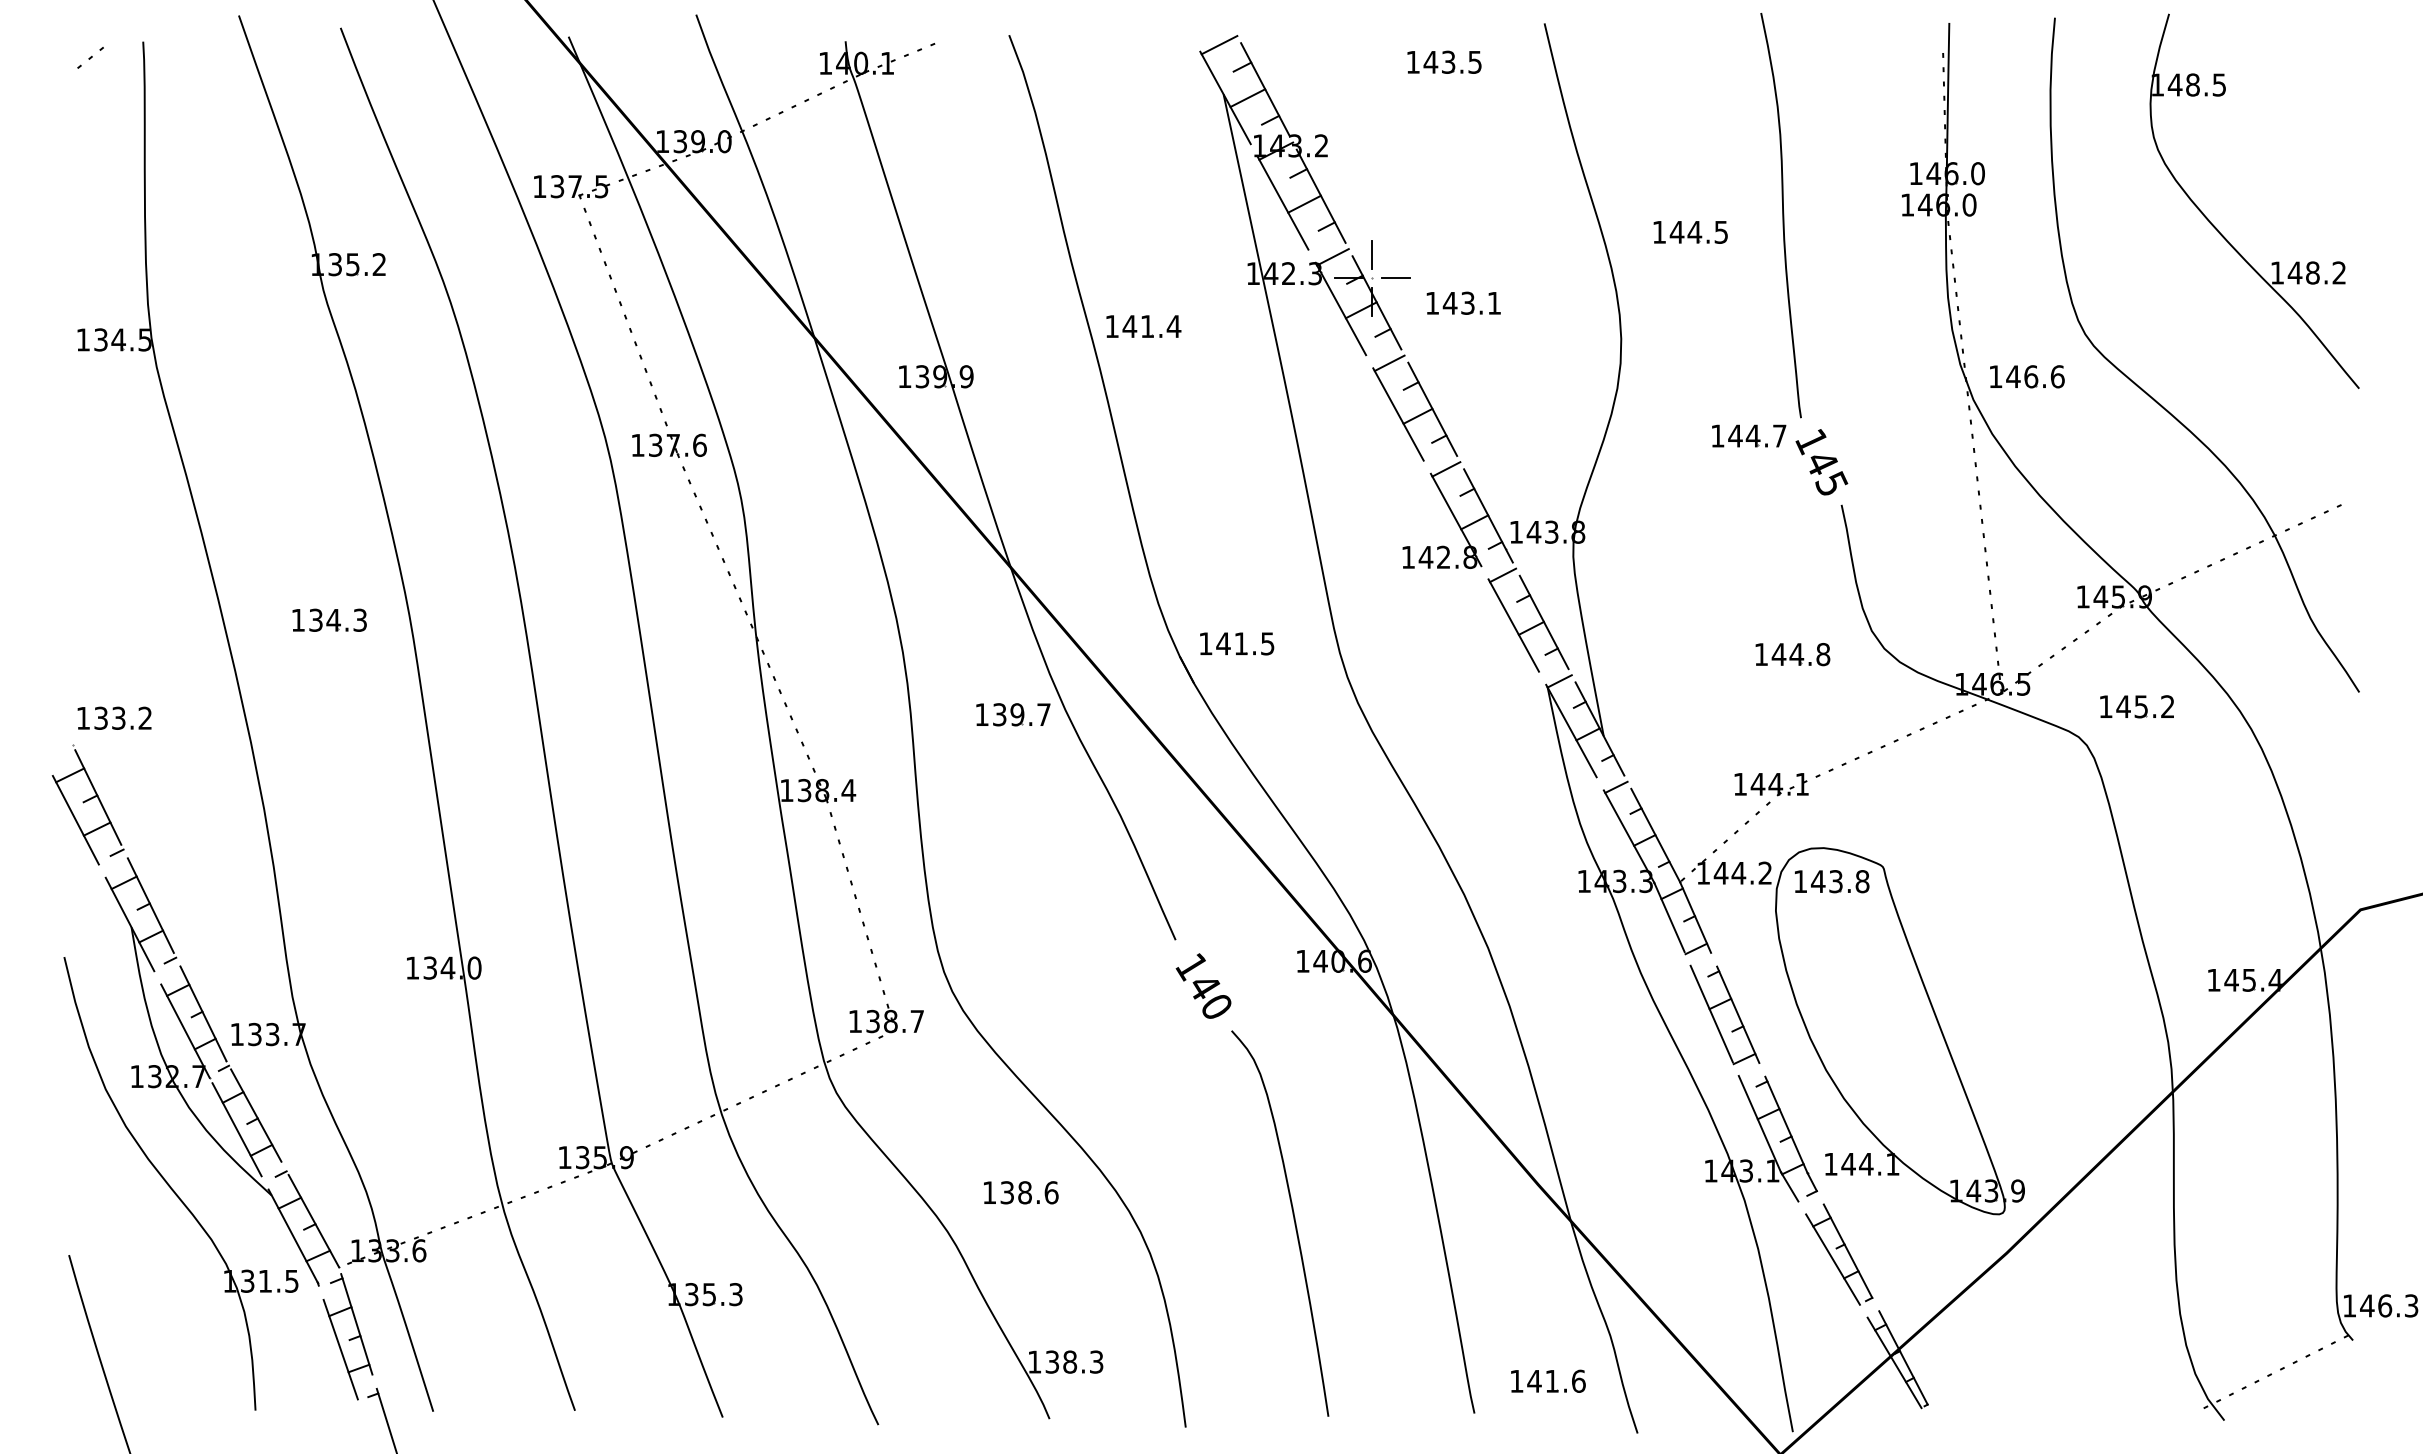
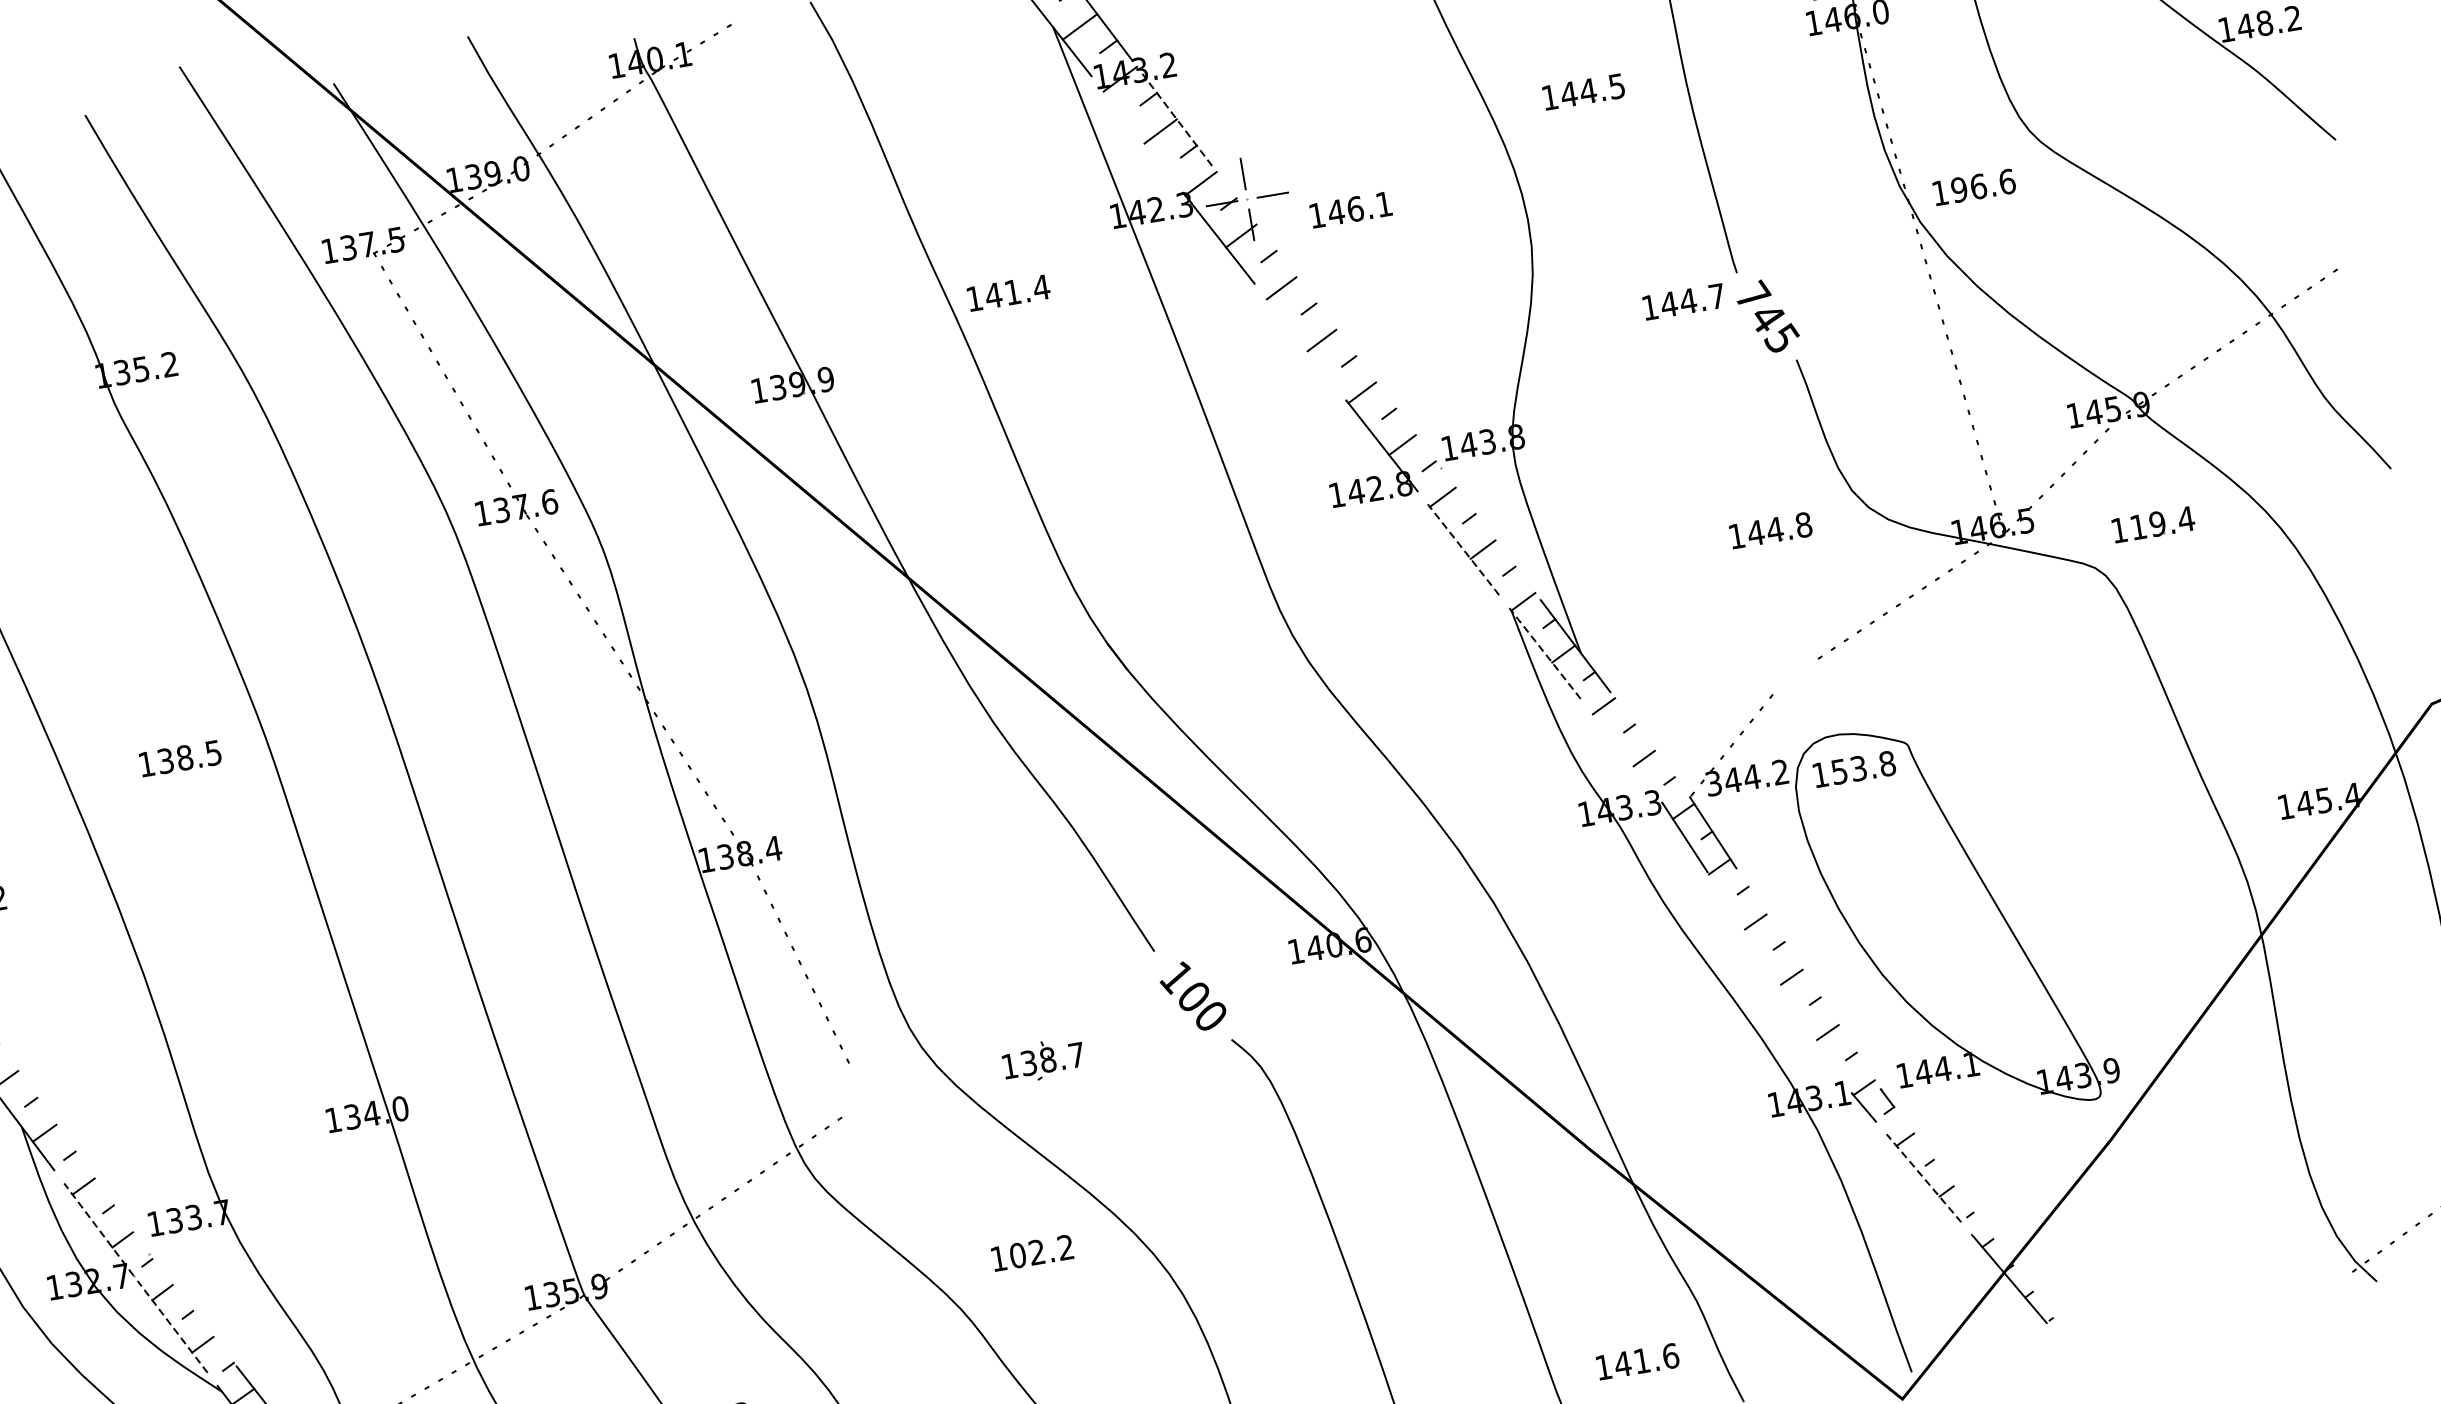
line: (1321, 196) -> (1177, 120), solid -> dashed
line: (1282, 203) -> (1136, 134), removed
line: (1376, 302) -> (1256, 224), removed
text: (1468, 302) -> (1355, 208), 143.1 -> 146.1
text: (2013, 376) -> (1959, 189), 146.6 -> 196.6
line: (1432, 408) -> (1336, 329), removed
line: (1398, 414) -> (1300, 342), removed
text: (1811, 441) -> (1752, 296), 145 -> 745
line: (1488, 515) -> (1416, 435), removed
text: (346, 619) -> (198, 754), 134.3 -> 138.5
line: (1543, 622) -> (1495, 541), removed
line: (1513, 625) -> (1463, 549), solid -> dashed
part: (1237, 643) -> (1167, 619), removed
text: (2145, 706) -> (2162, 522), 145.2 -> 119.4
part: (1013, 714) -> (938, 736), removed
line: (1571, 731) -> (1545, 653), solid -> dashed
part: (1771, 784) -> (1771, 675), removed
line: (1655, 835) -> (1654, 751), removed
line: (1628, 836) -> (1625, 757), removed
text: (1703, 872) -> (1713, 782), 144.2 -> 344.2
text: (1817, 881) -> (1838, 771), 143.8 -> 153.8
line: (150, 905) -> (38, 1099), removed
text: (1205, 986) -> (1195, 996), 140 -> 100
line: (203, 1013) -> (115, 1207), removed
line: (1711, 1013) -> (1747, 933), removed
line: (1738, 1014) -> (1777, 930), removed
part: (886, 1020) -> (1043, 1059), moved
line: (185, 1031) -> (99, 1229), solid -> dashed
line: (256, 1115) -> (191, 1307), removed
line: (1759, 1123) -> (1819, 1044), removed
line: (1786, 1124) -> (1849, 1040), removed
line: (237, 1129) -> (173, 1326), solid -> dashed
text: (1029, 1192) -> (1041, 1251), 138.6 -> 102.2
line: (1847, 1250) -> (1938, 1165), removed
line: (1833, 1259) -> (1924, 1178), solid -> dashed
line: (1903, 1357) -> (2018, 1271), removed

